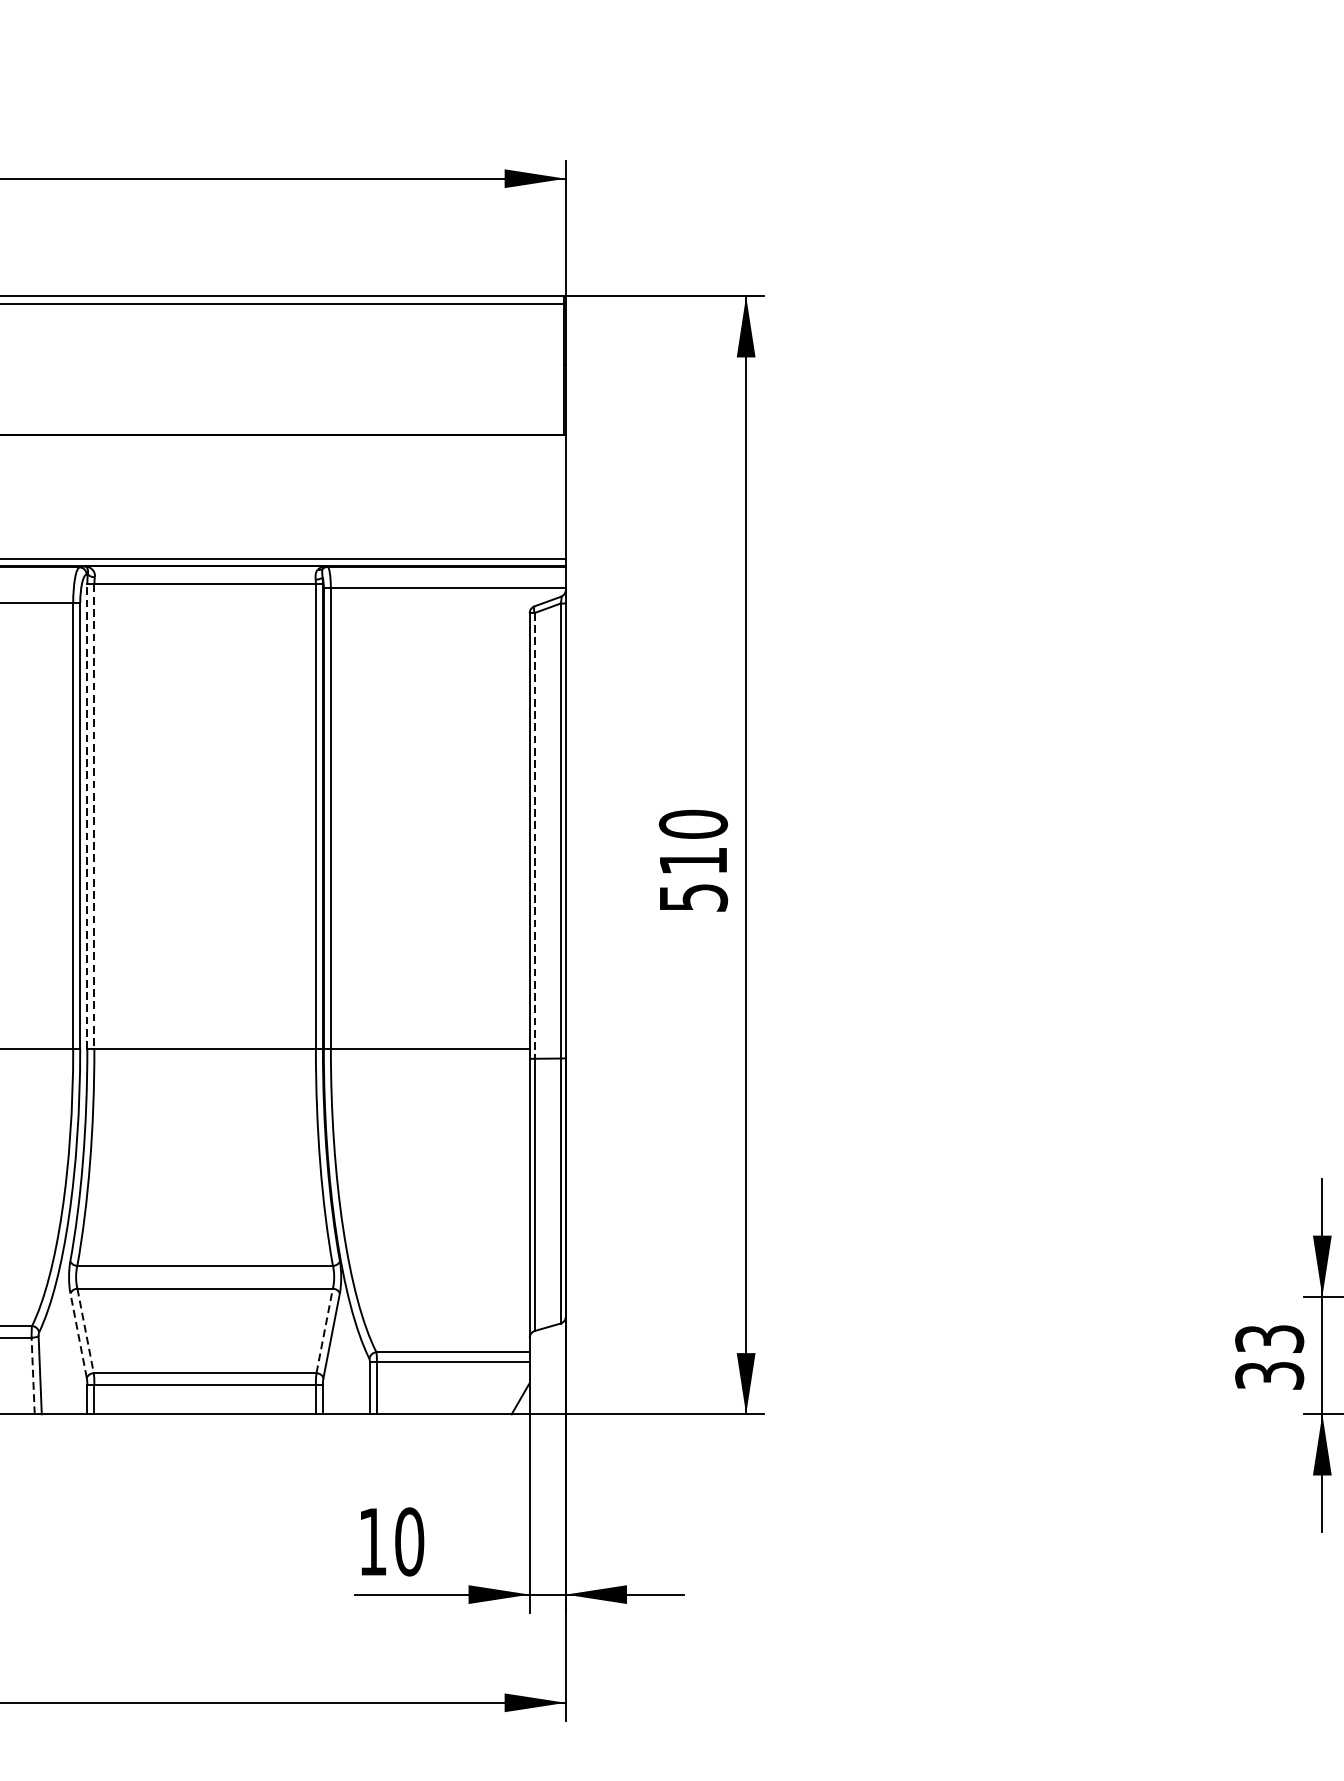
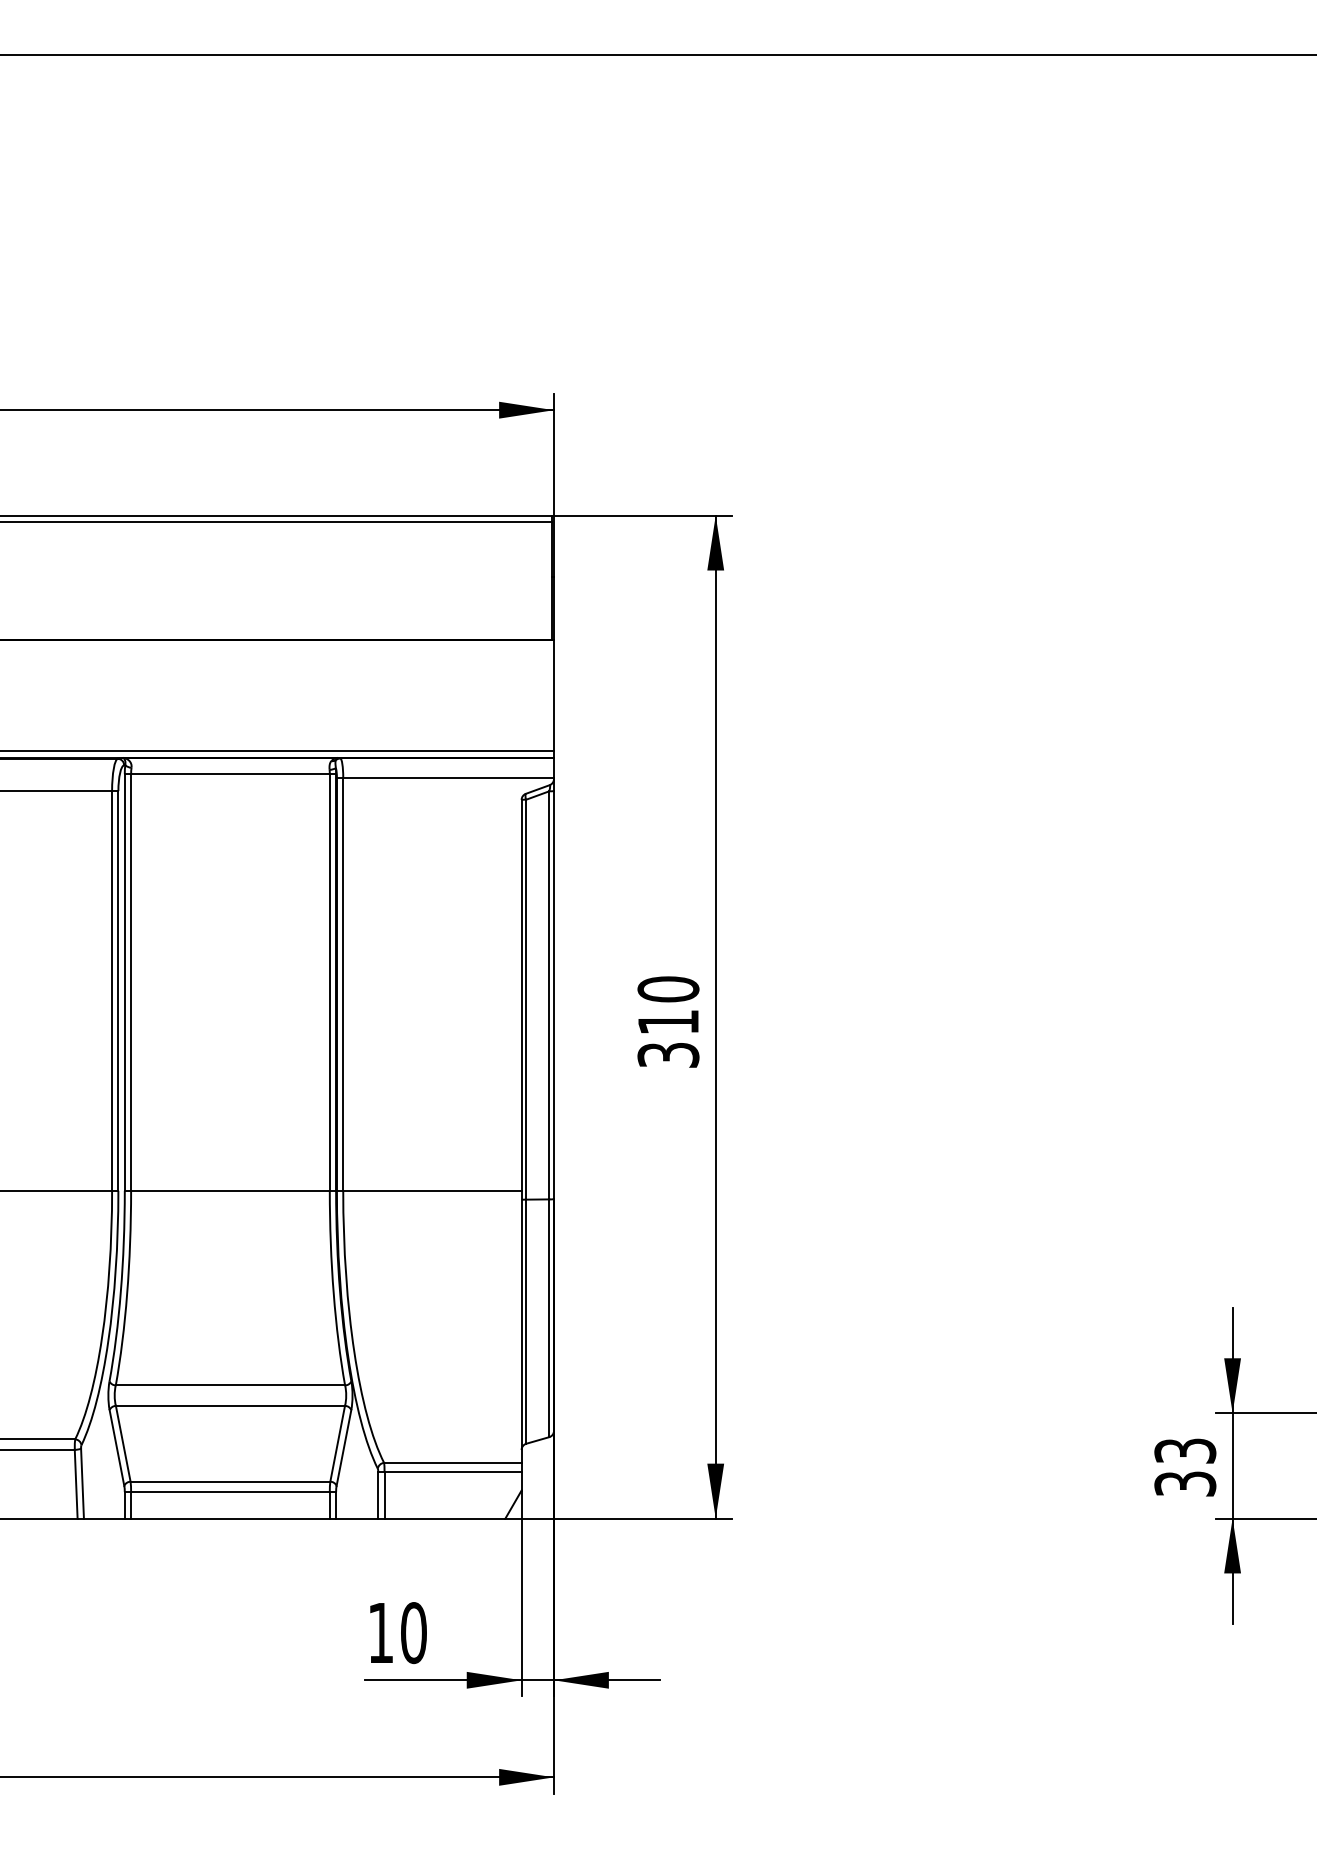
line: (87, 815) -> (124, 981), dashed -> solid
line: (94, 816) -> (131, 982), dashed -> solid
line: (535, 835) -> (526, 999), dashed -> solid
text: (692, 898) -> (667, 1055), 510 -> 310
line: (85, 1330) -> (123, 1443), dashed -> solid
line: (324, 1330) -> (337, 1443), dashed -> solid
line: (78, 1335) -> (116, 1447), dashed -> solid
line: (33, 1375) -> (76, 1483), dashed -> solid

